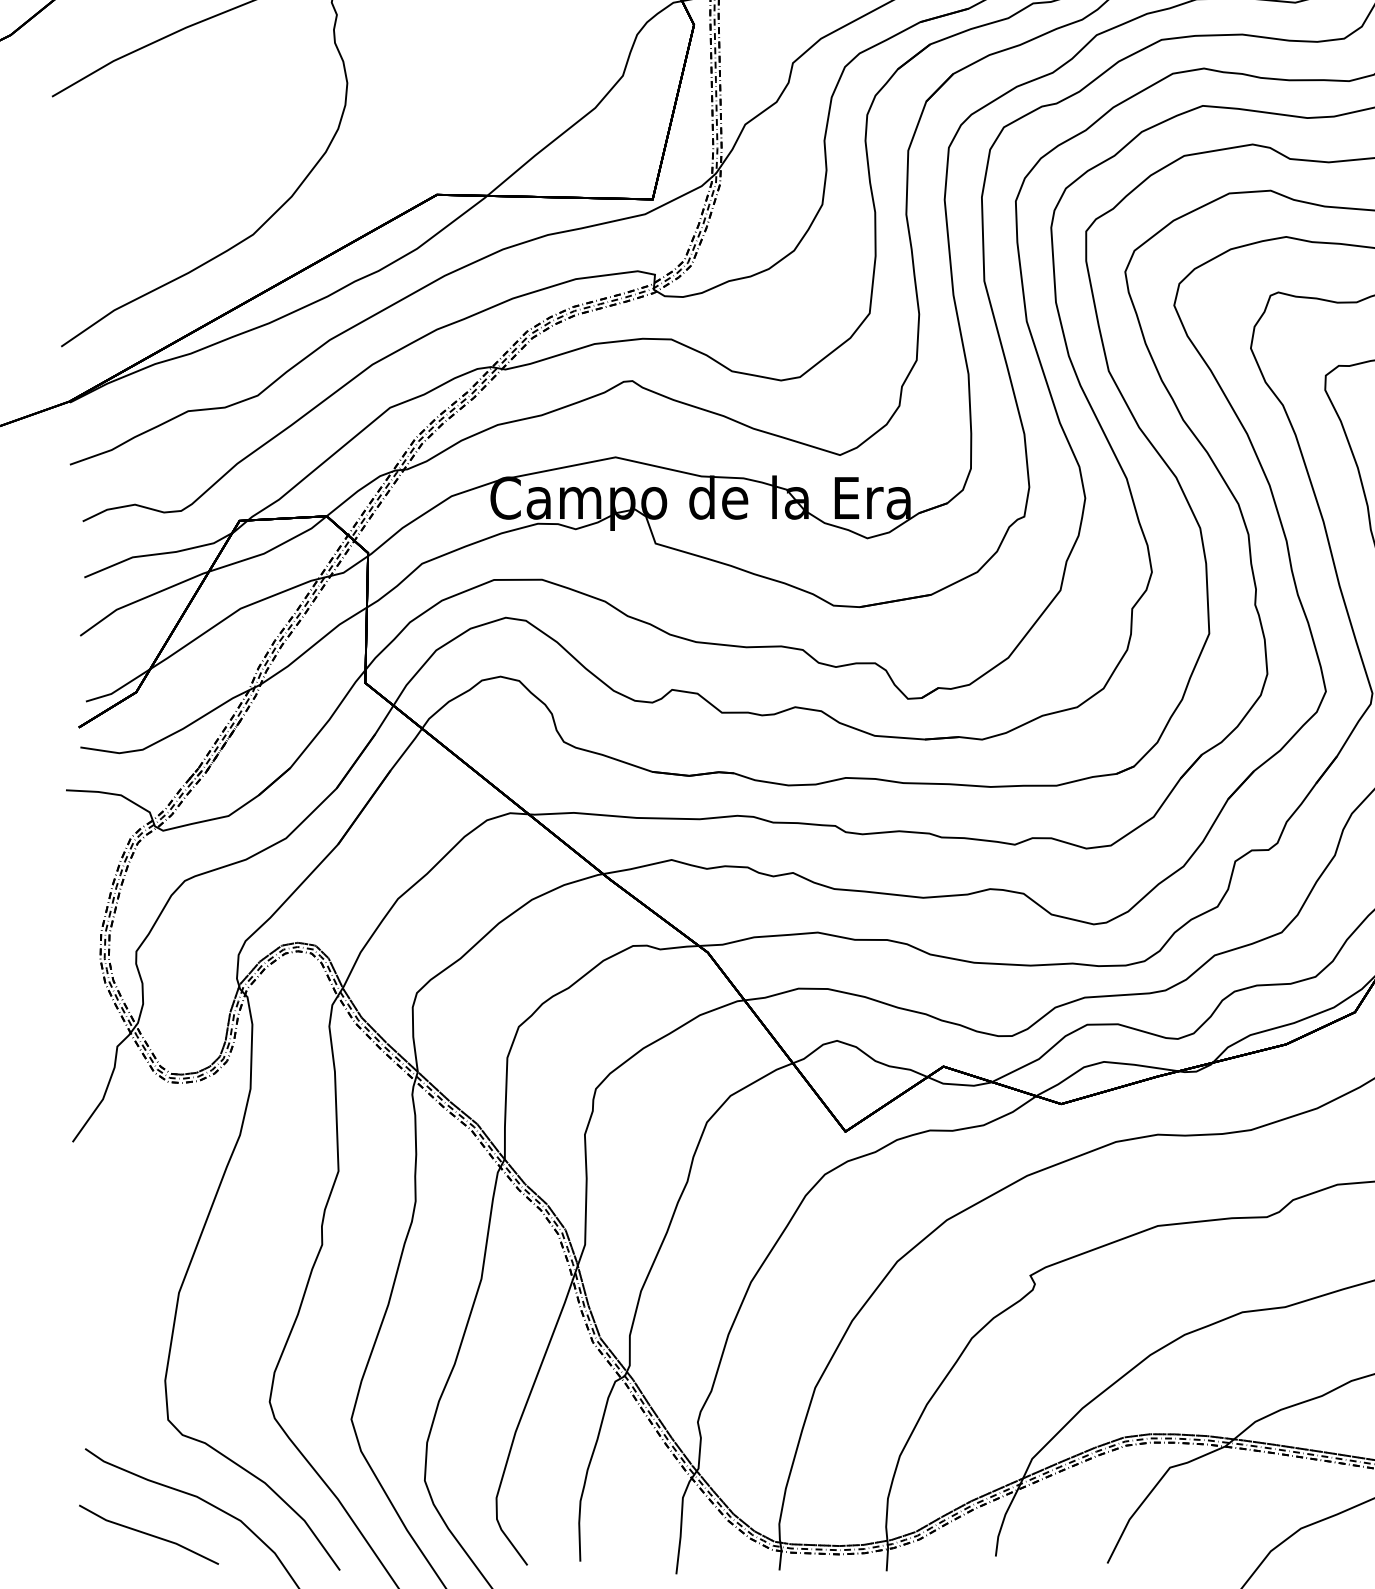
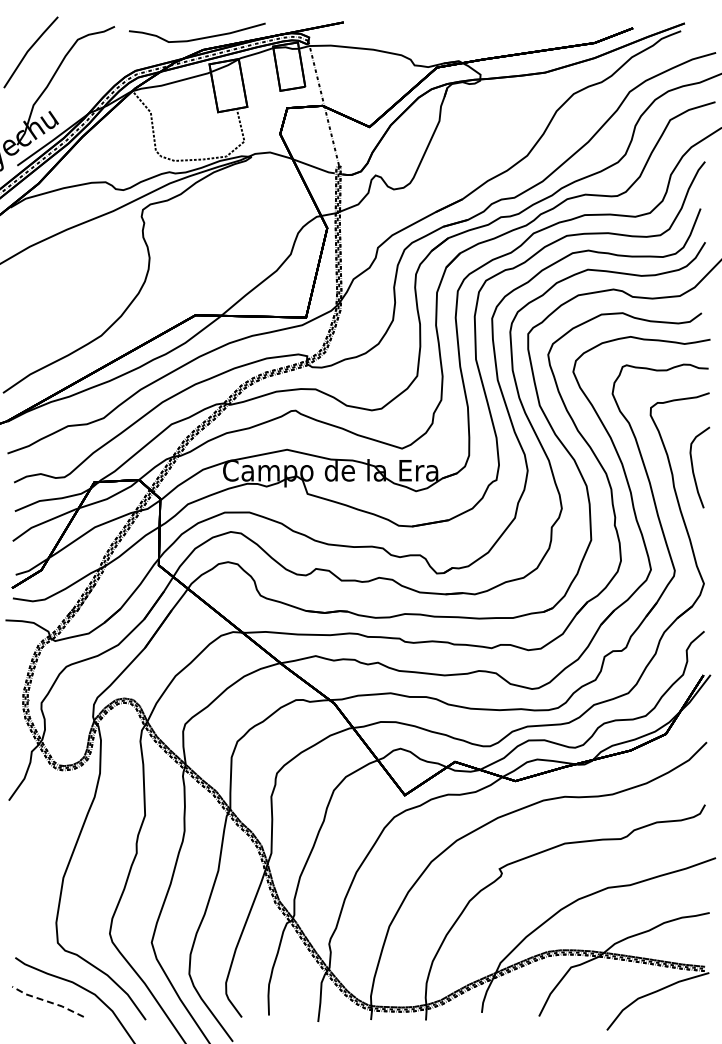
line: (147, 1534) -> (47, 1001), solid -> dashed

